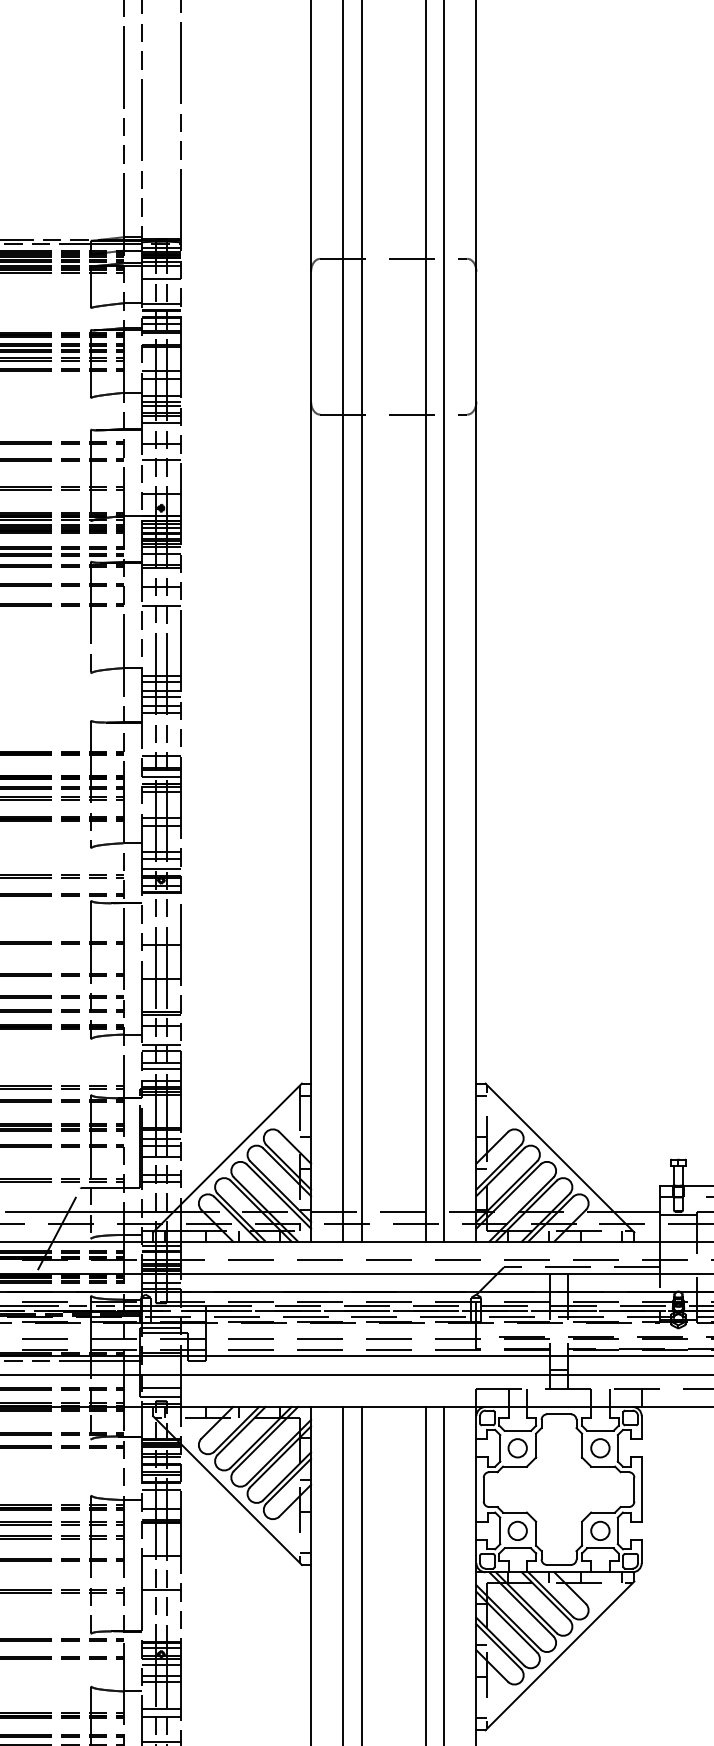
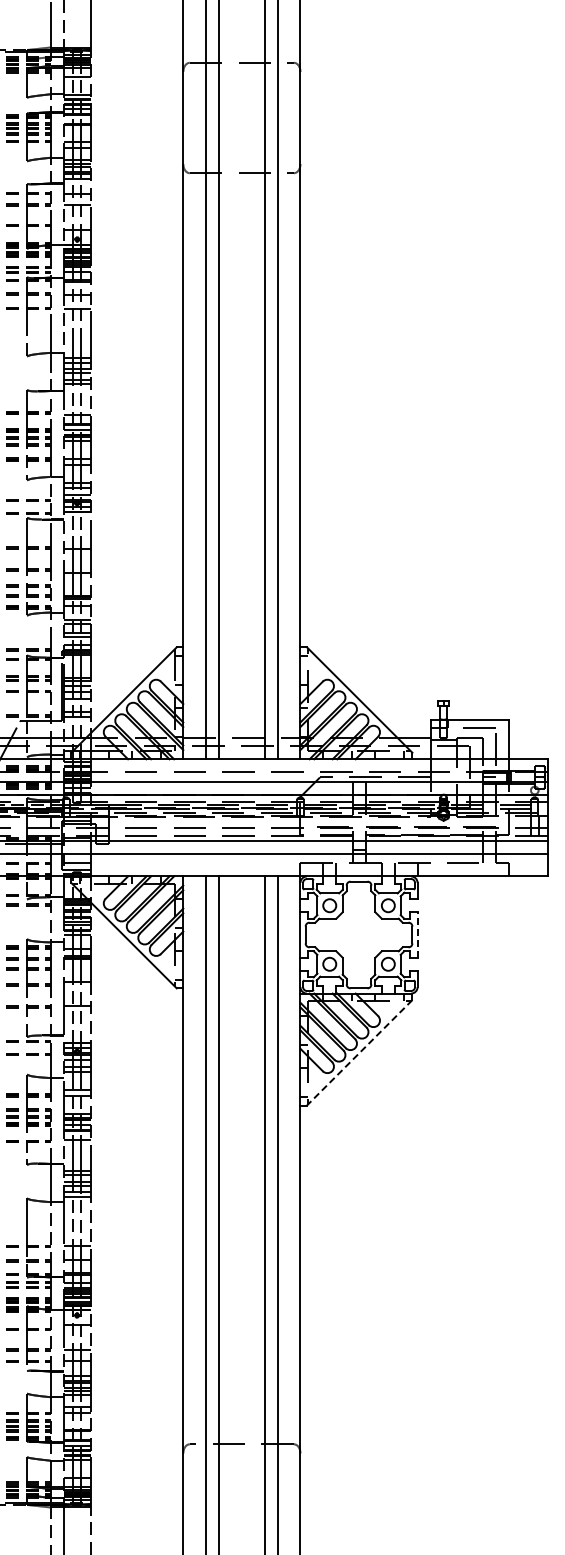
line: (641, 1490) -> (417, 935), solid -> dashed
line: (559, 1655) -> (359, 1052), solid -> dashed

